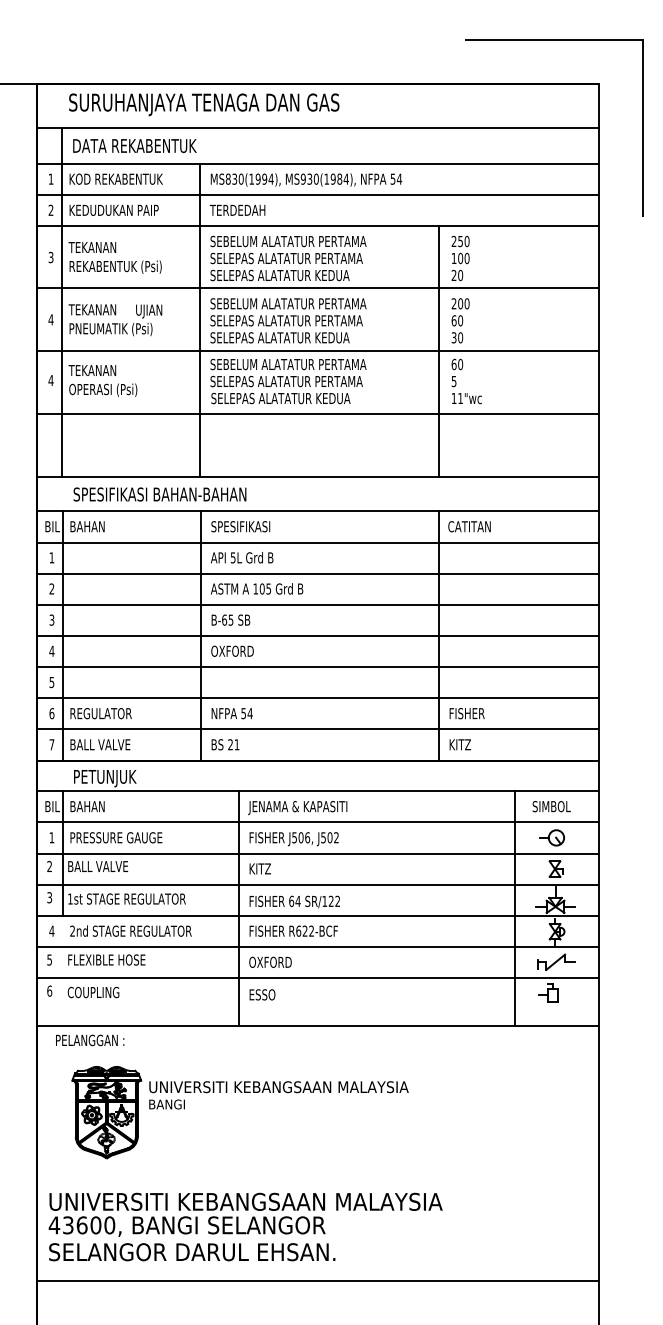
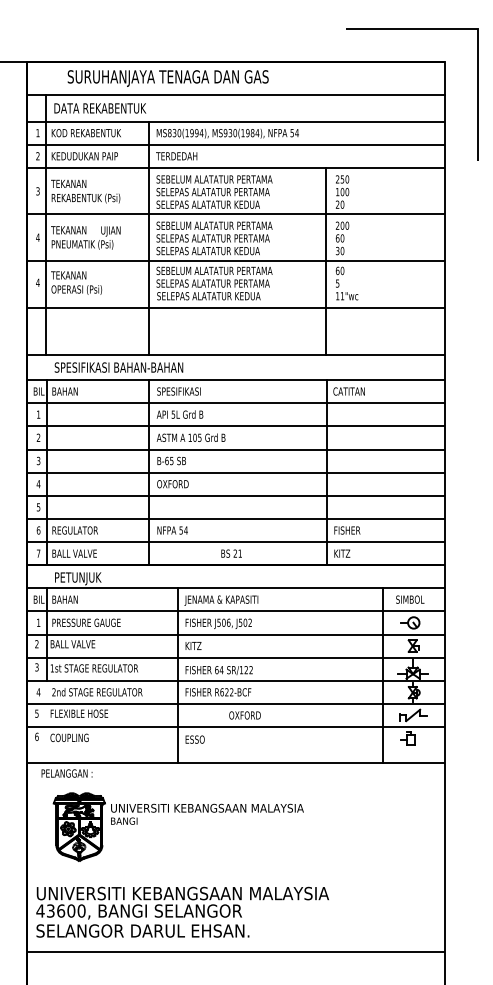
text: (204, 104) -> (168, 78), moved
text: (225, 744) -> (231, 553), moved
text: (270, 961) -> (245, 714), moved

